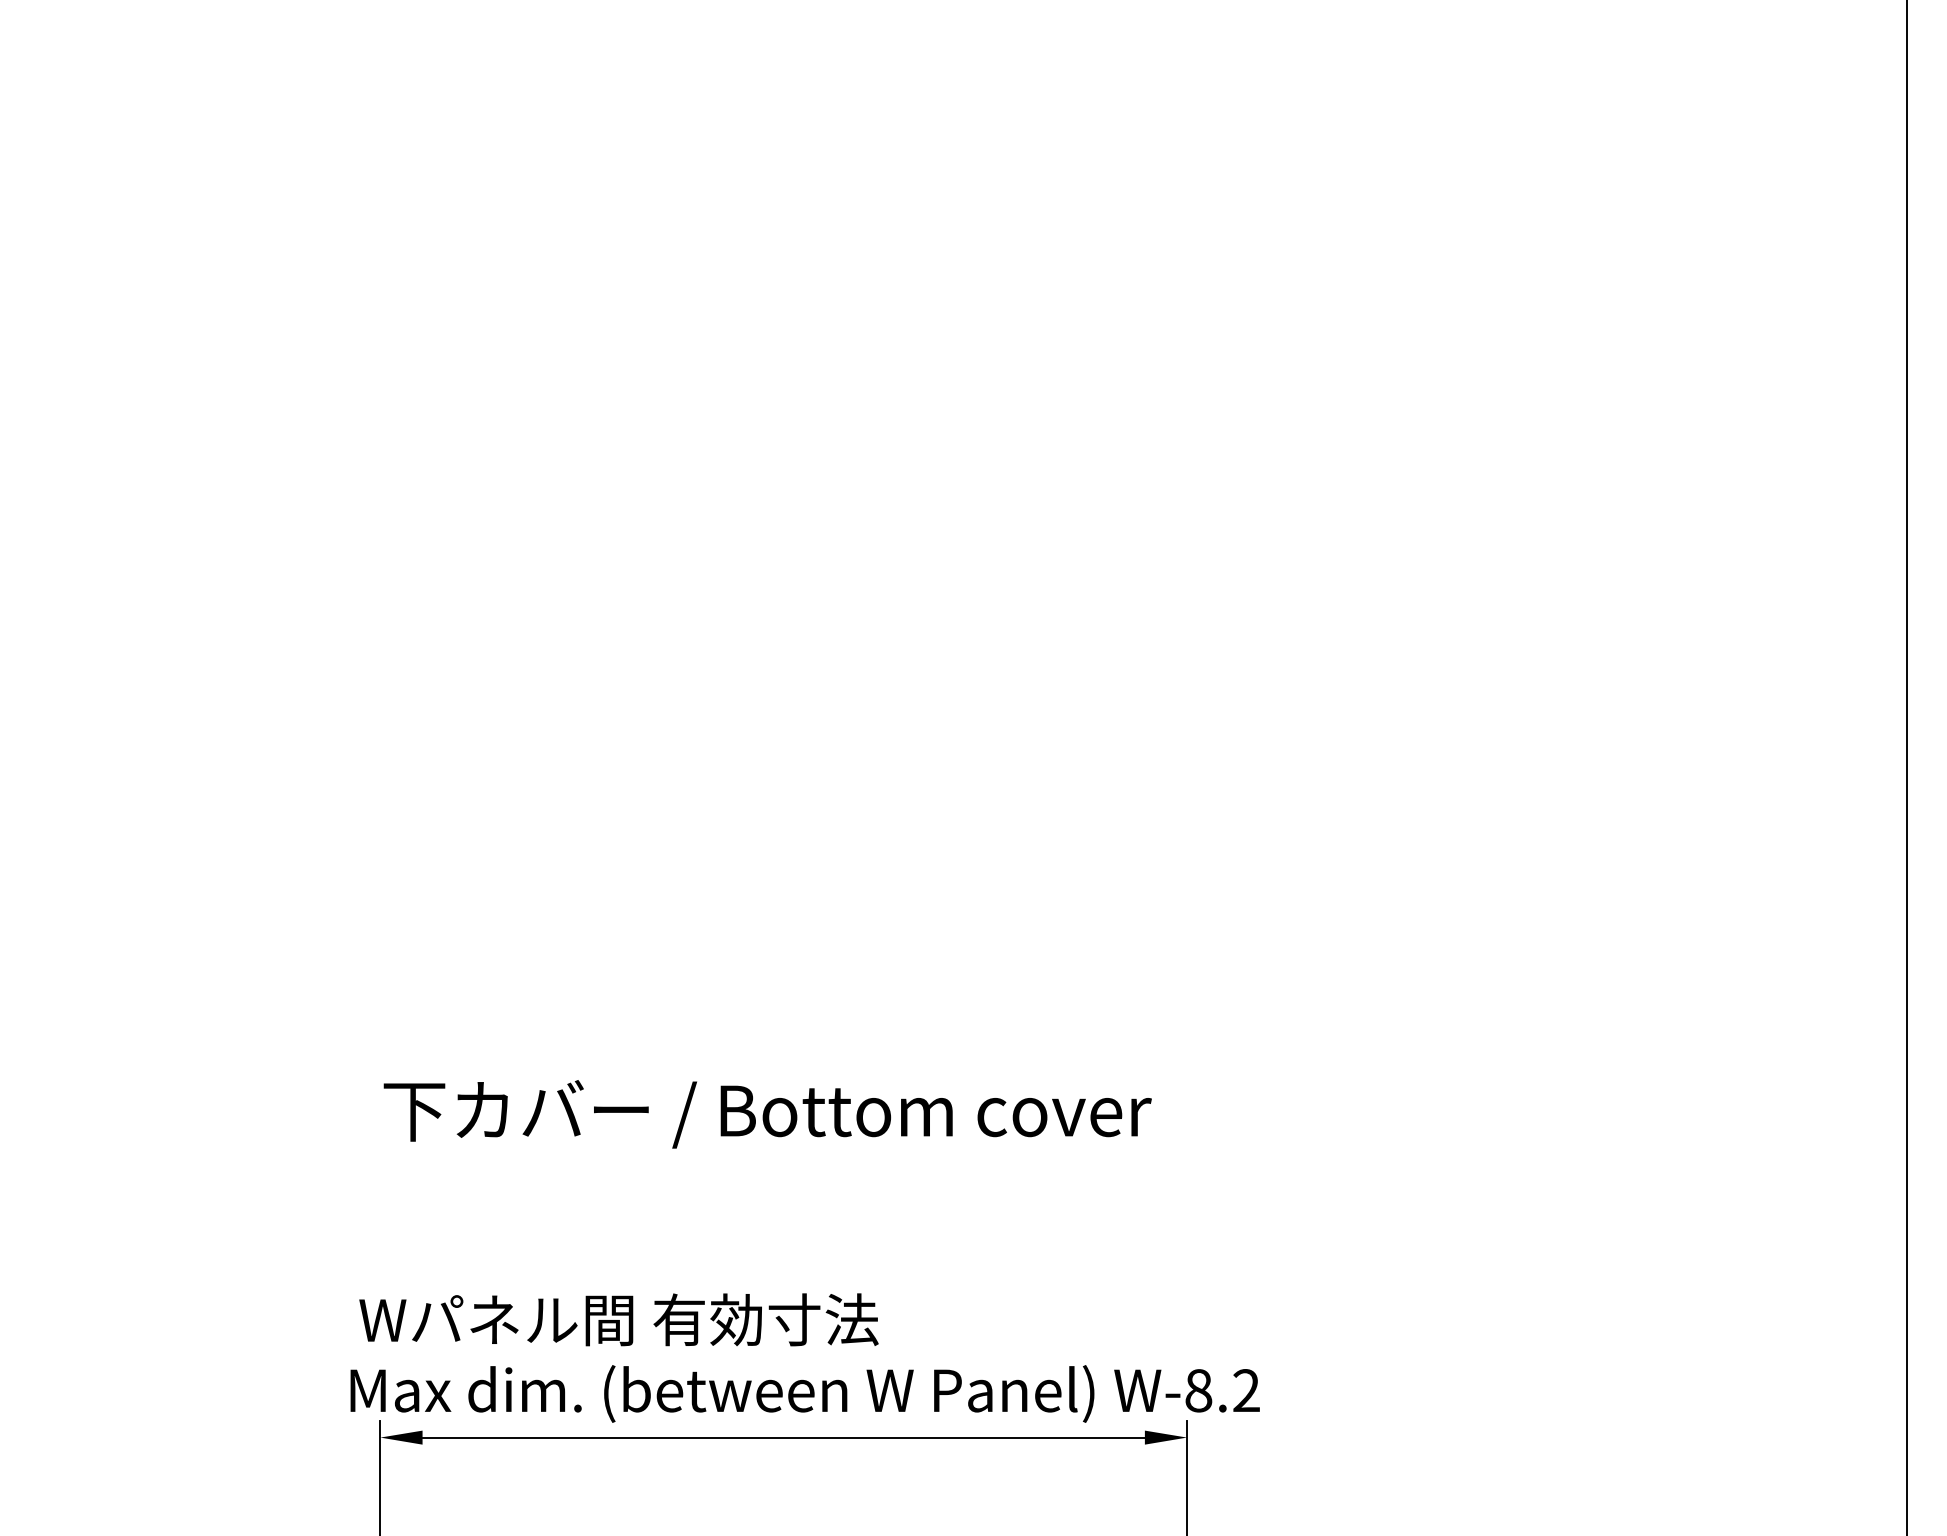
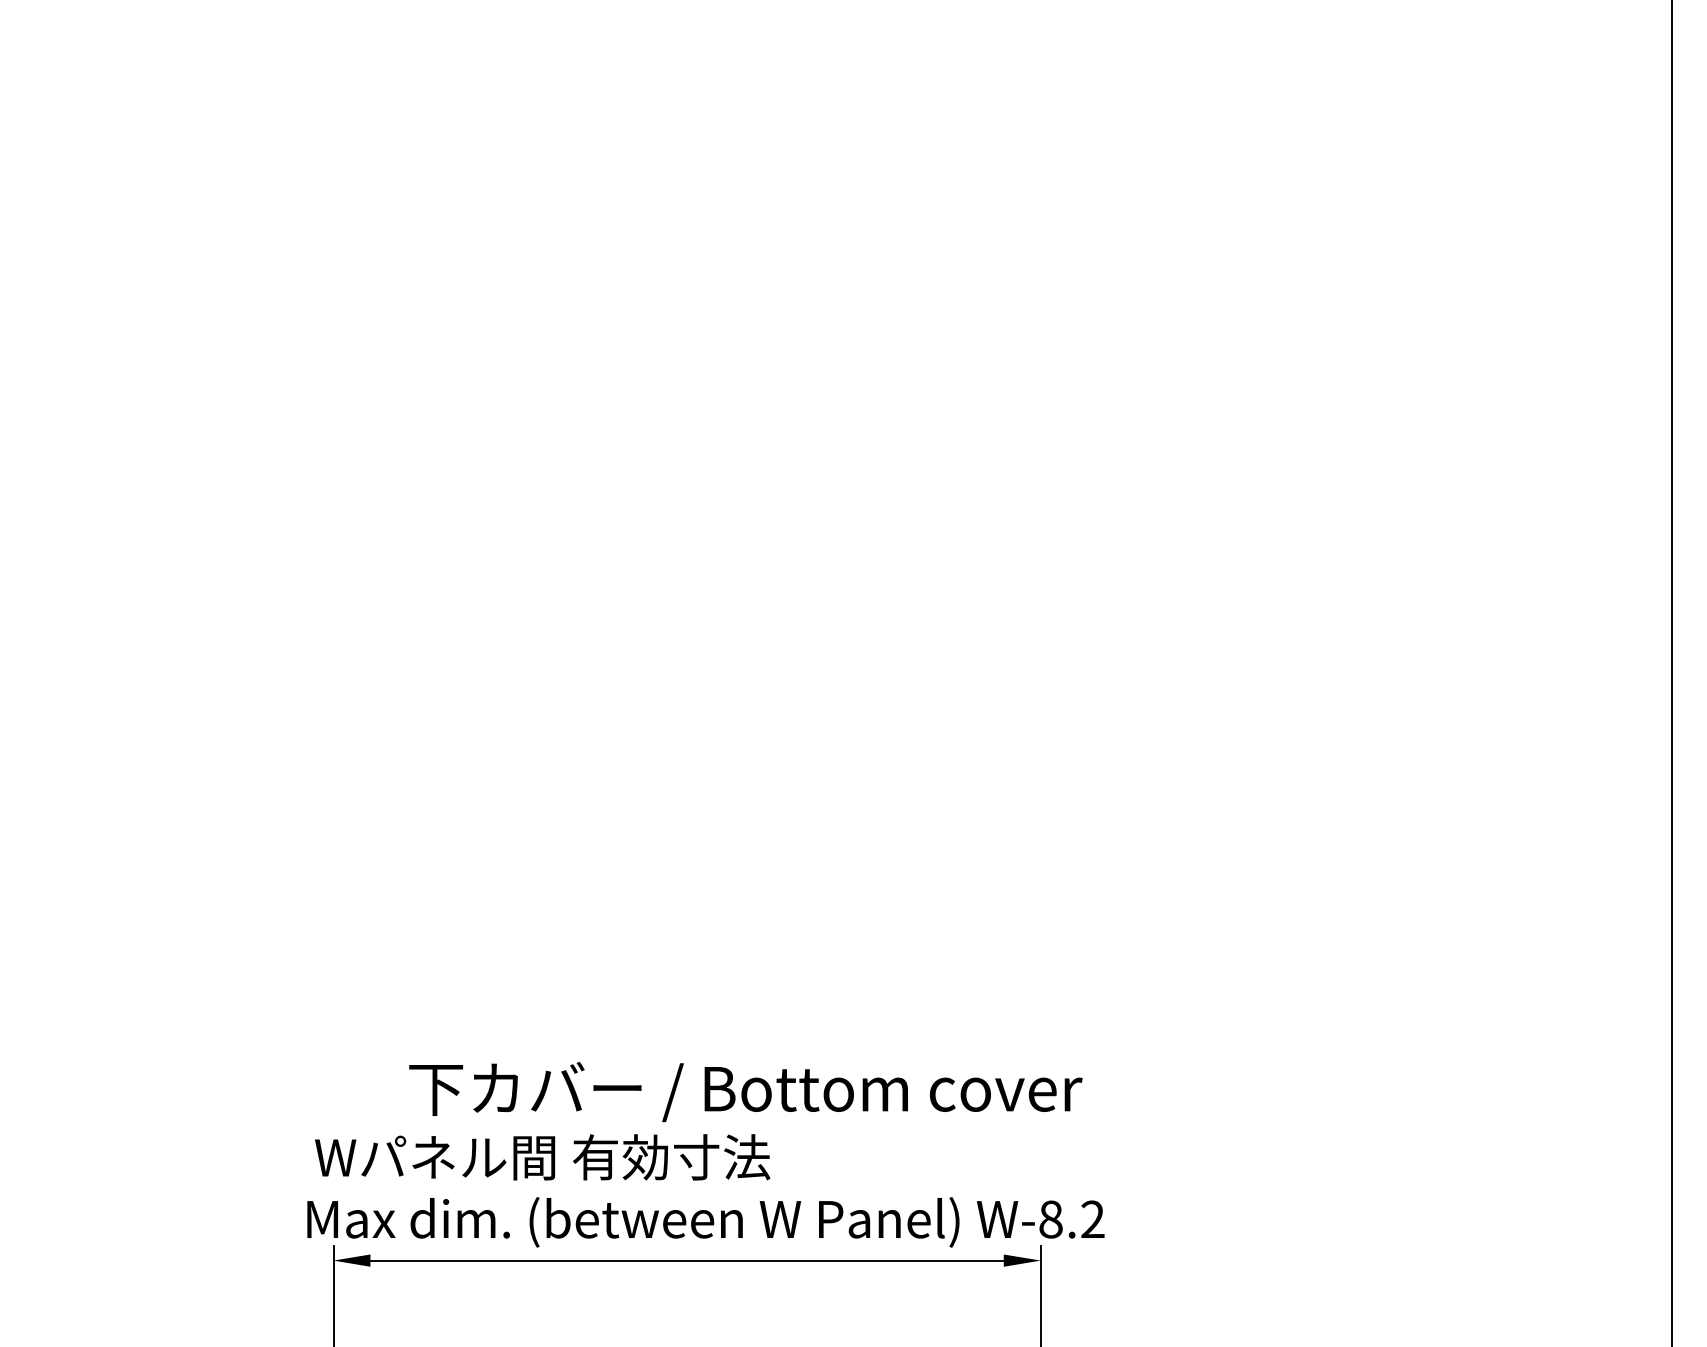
text: (767, 1114) -> (745, 1092), moved

